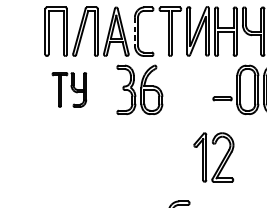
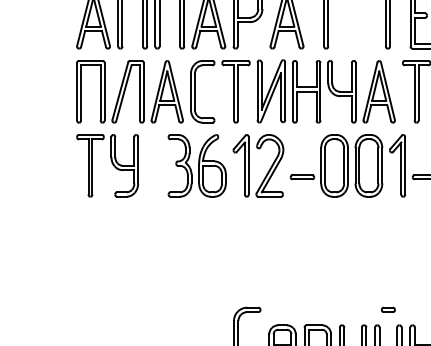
line: (134, 31) -> (190, 91), dashed -> solid
part: (69, 89) -> (107, 165), size x1.43
part: (206, 157) -> (249, 165), moved

